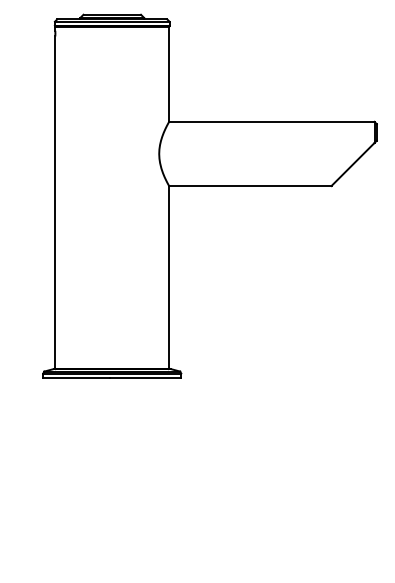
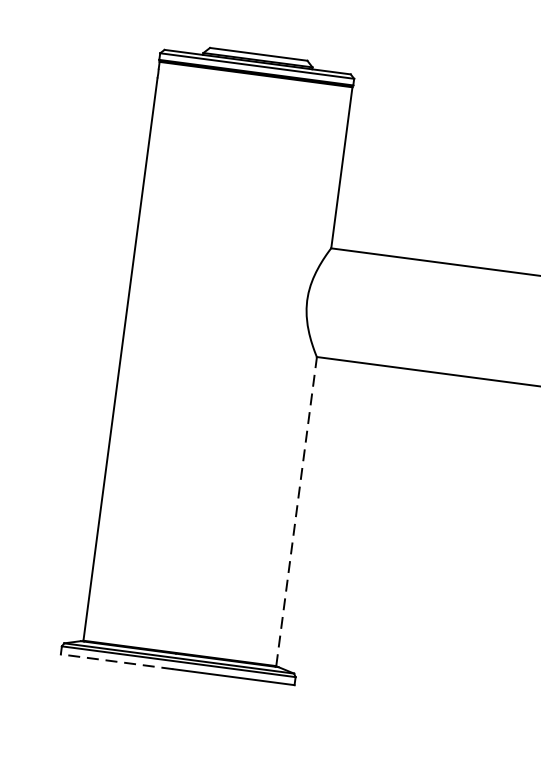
line: (169, 276) -> (297, 510), solid -> dashed
line: (75, 378) -> (115, 662), solid -> dashed

